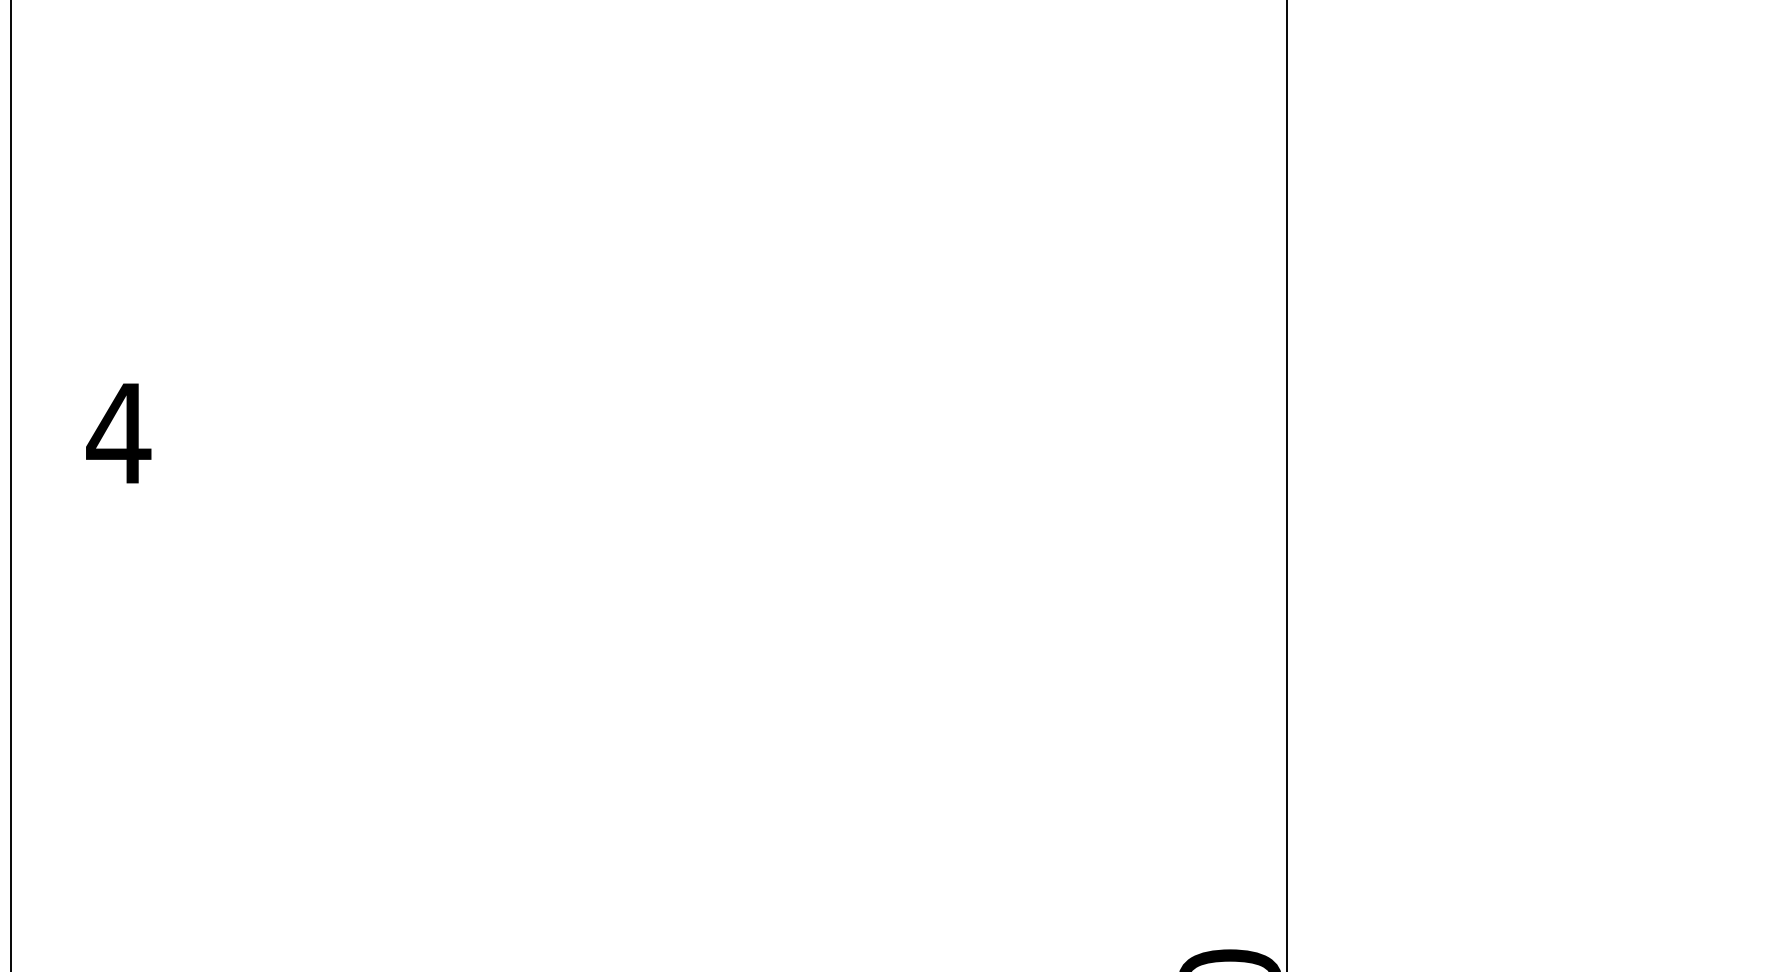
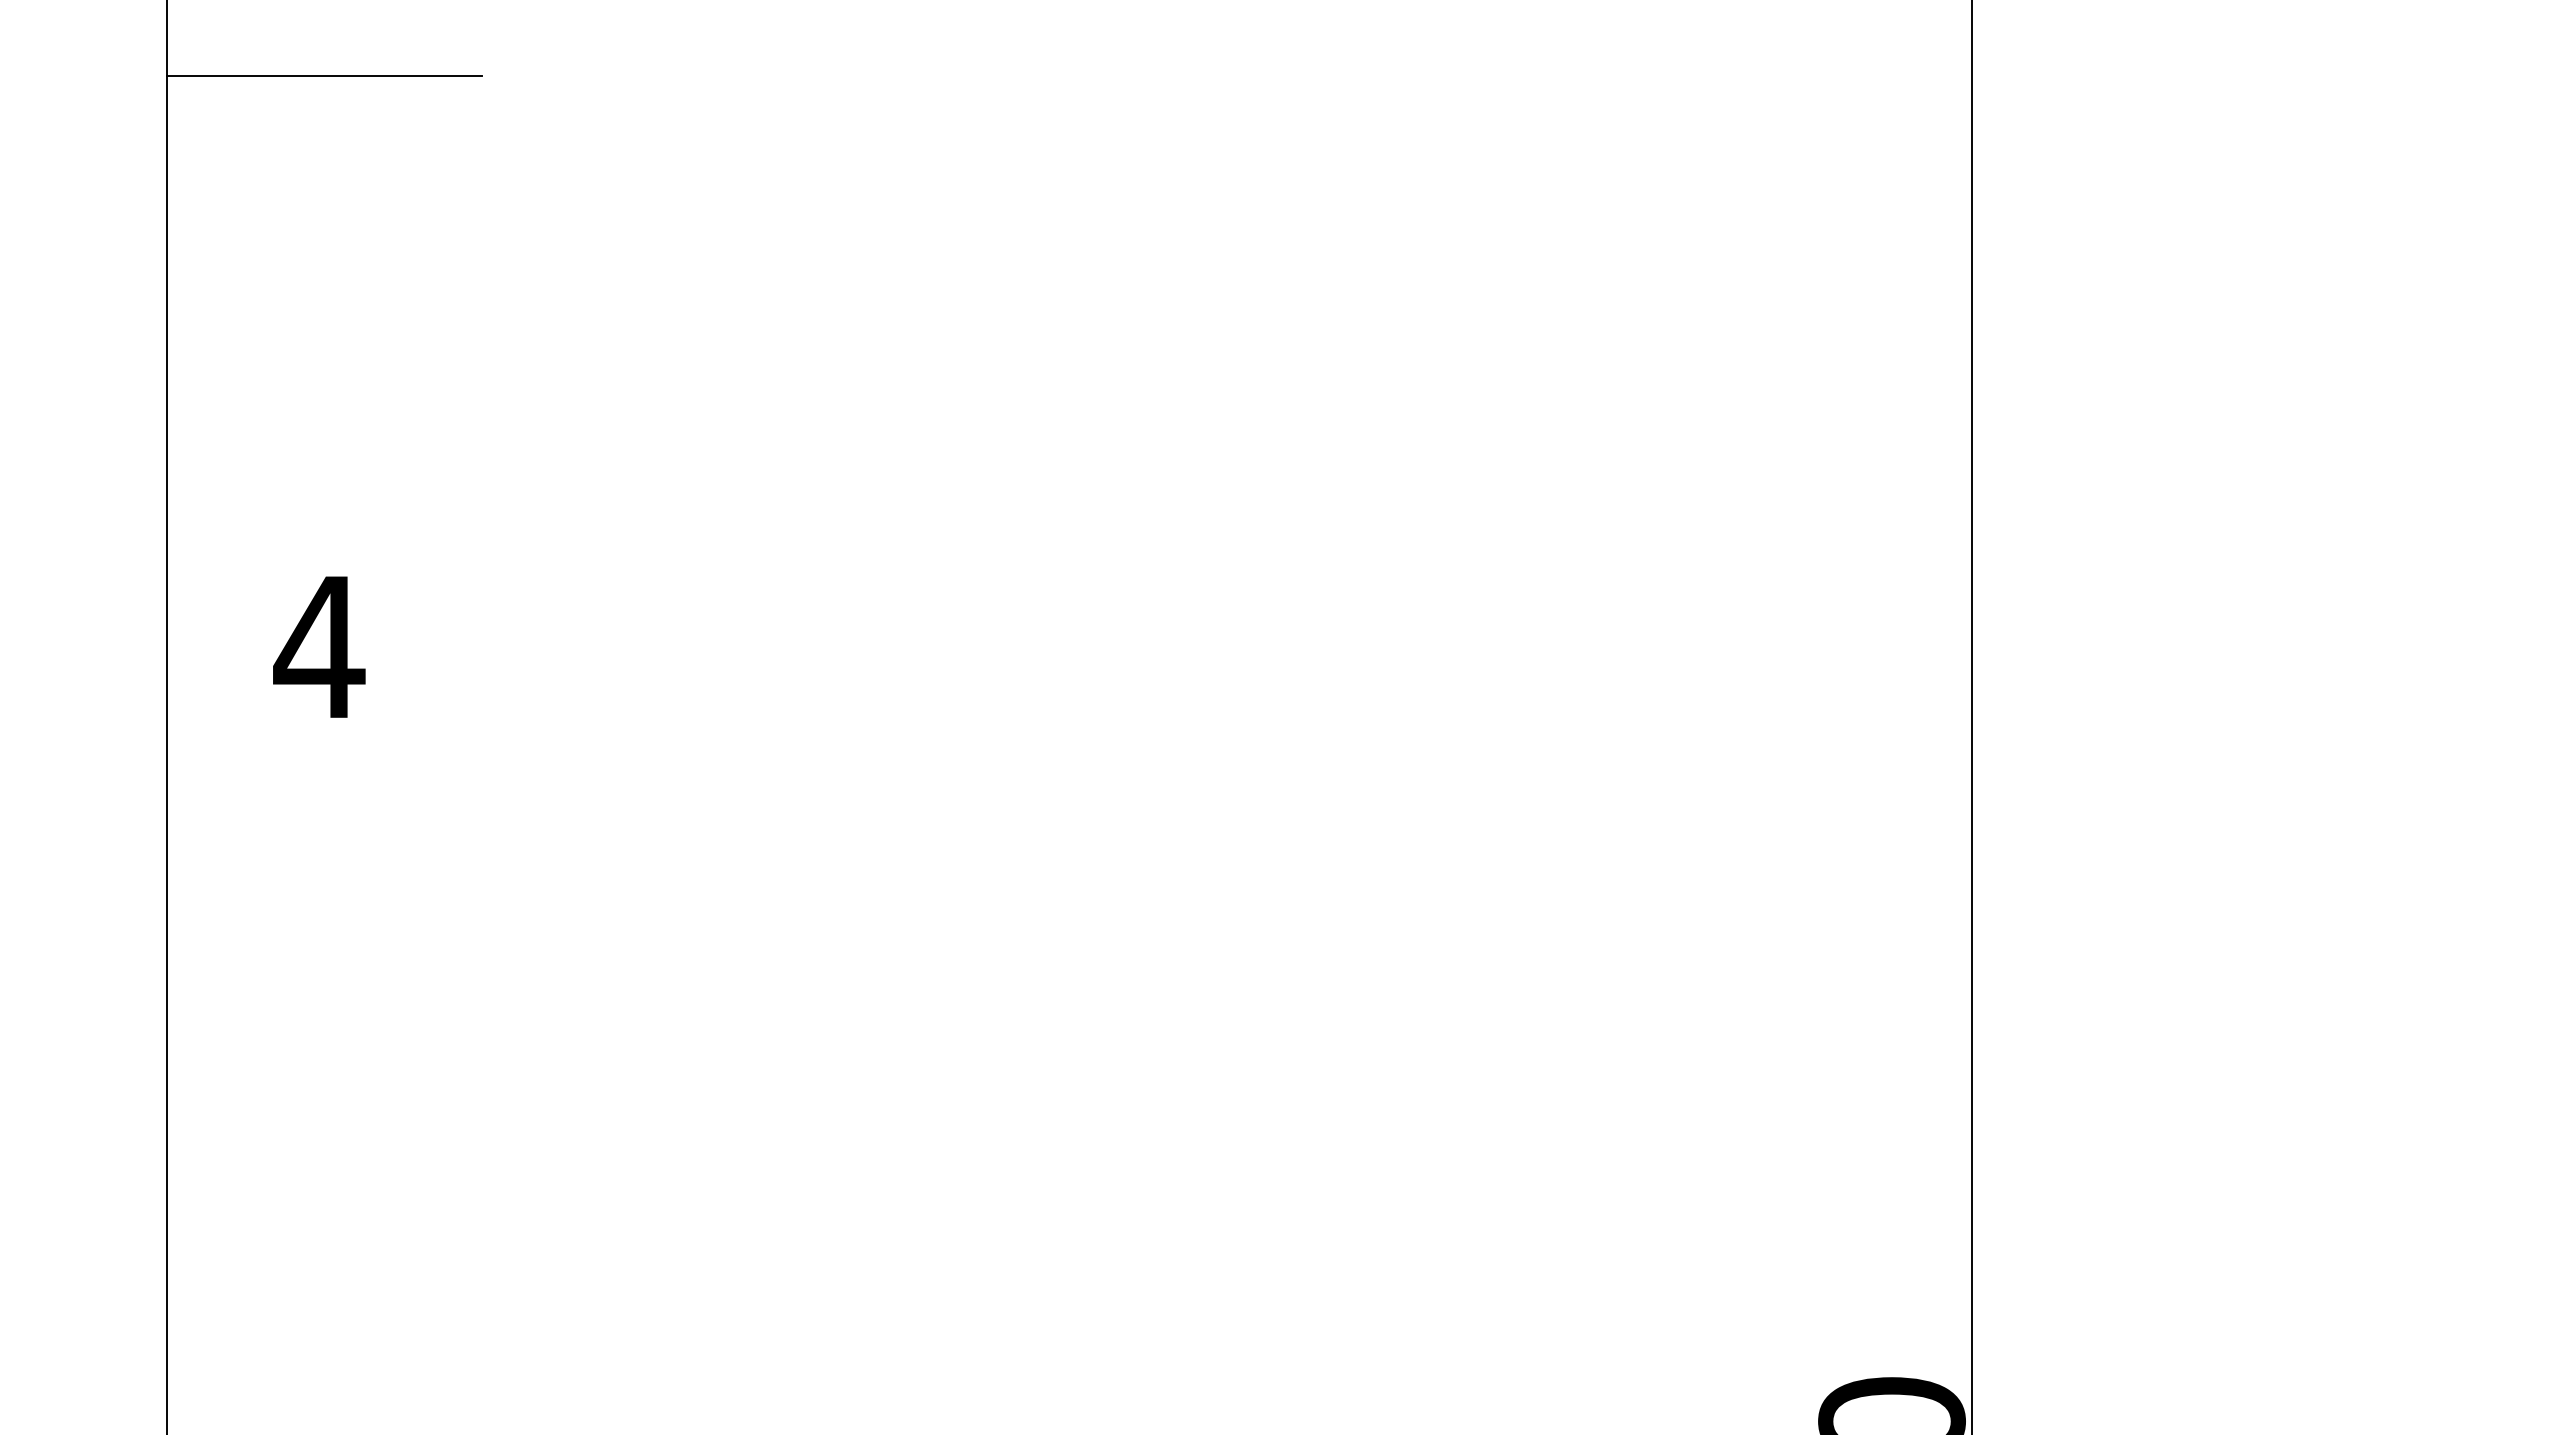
line: (122, 29) -> (324, 75), added

